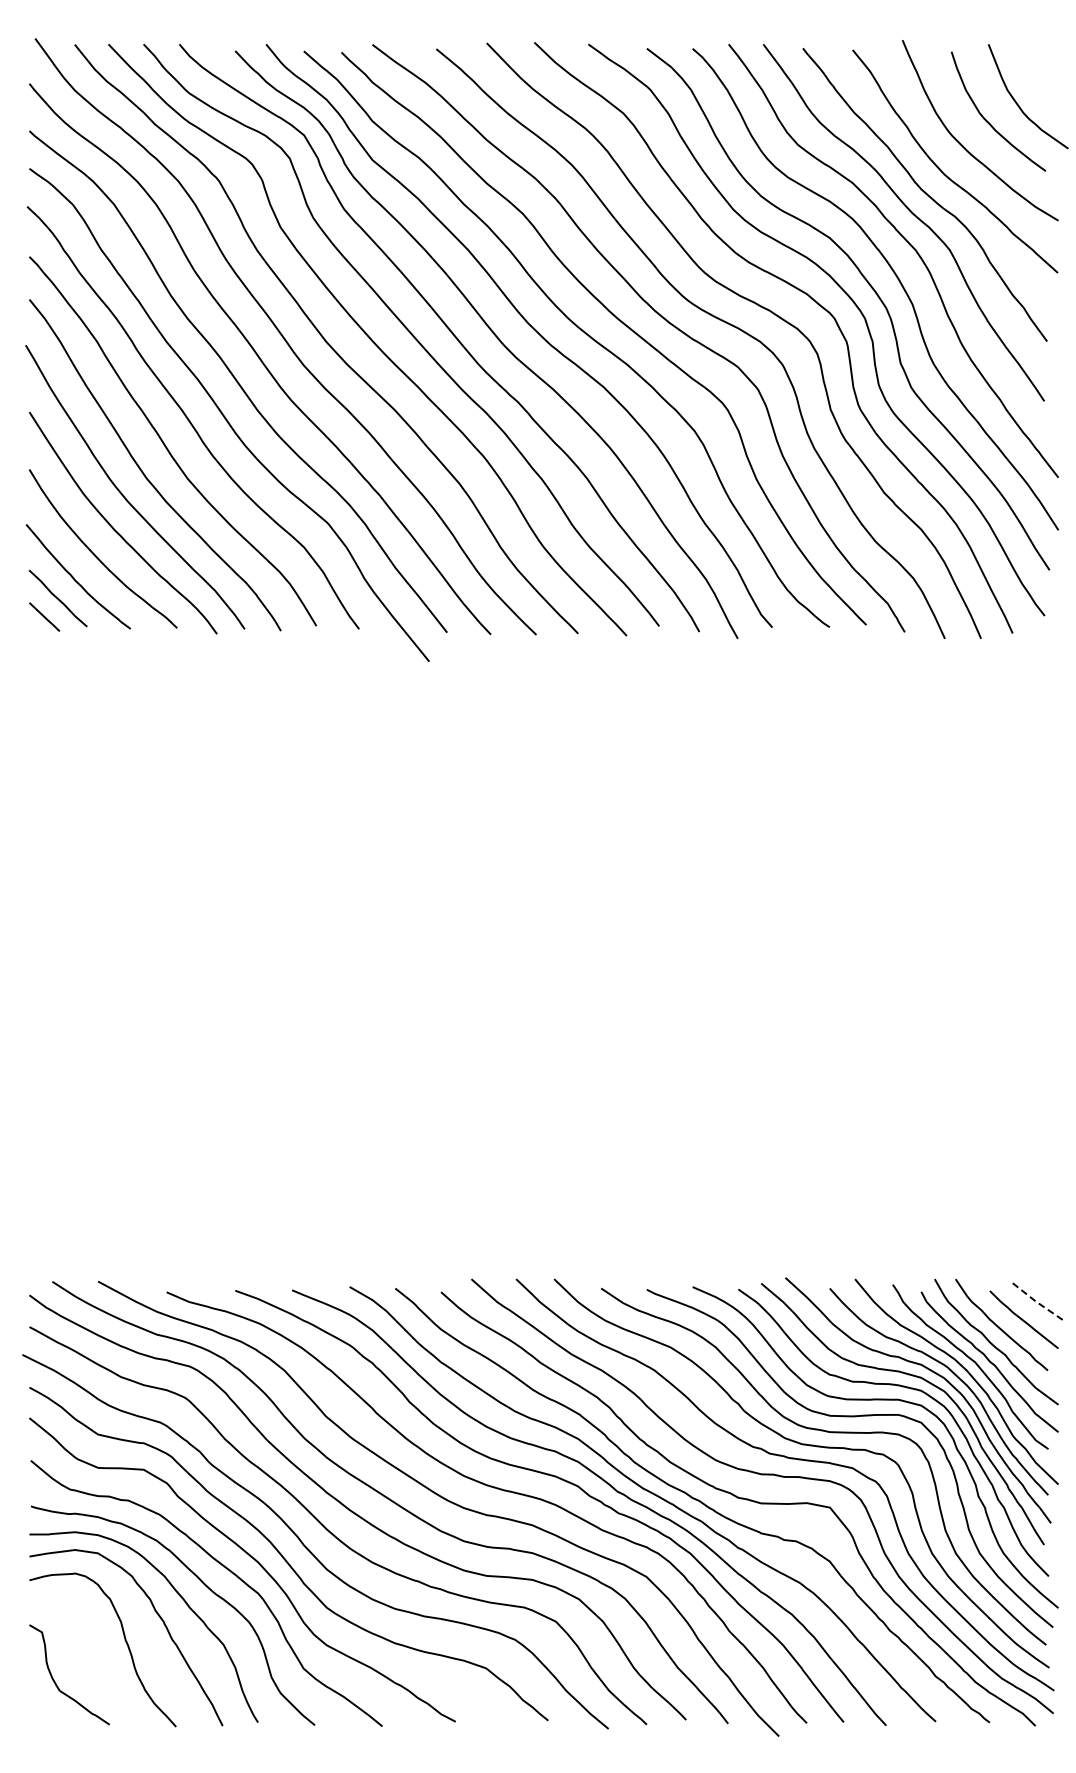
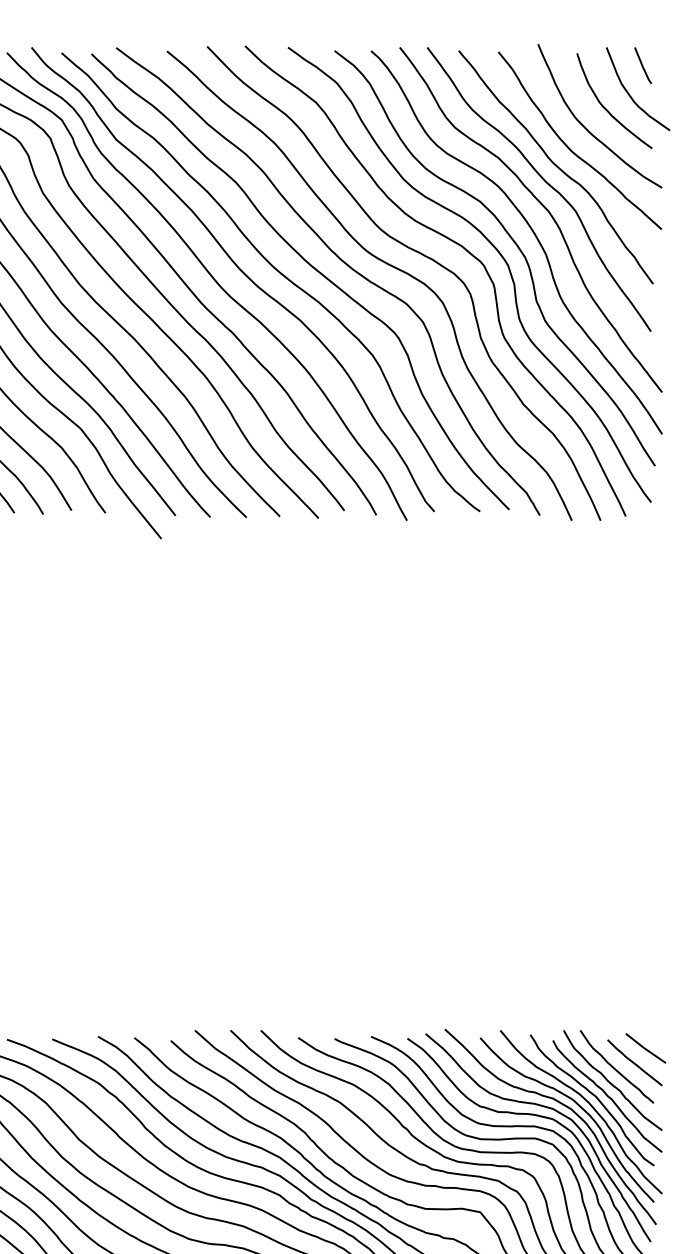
curve: (1034, 67) -> (643, 65), added
line: (1037, 1302) -> (645, 1048), dashed -> solid

